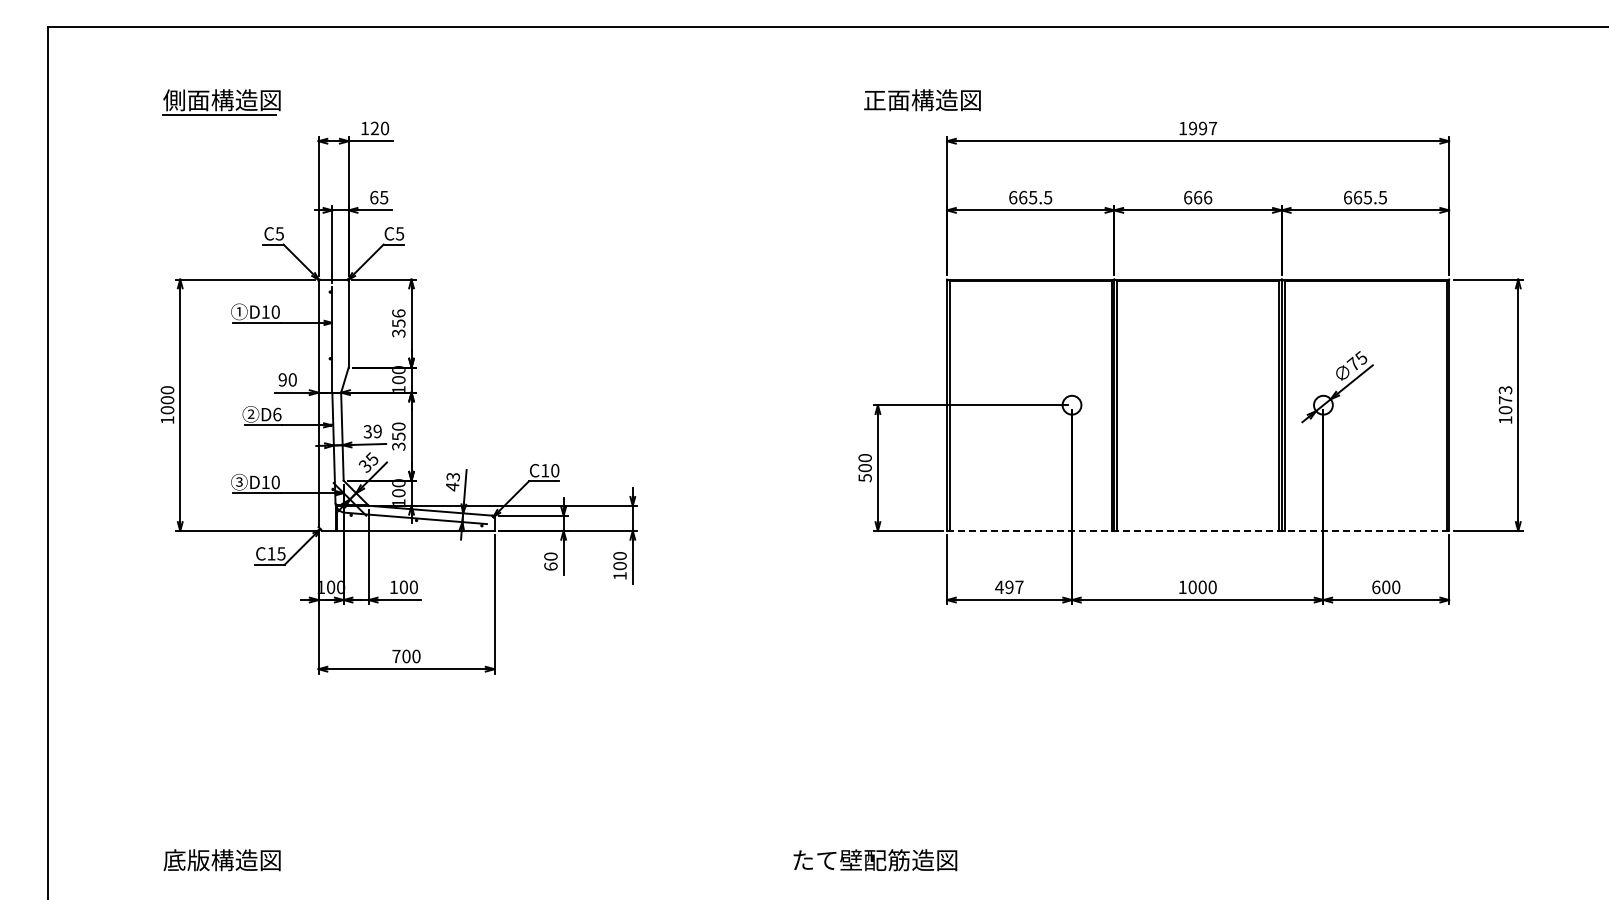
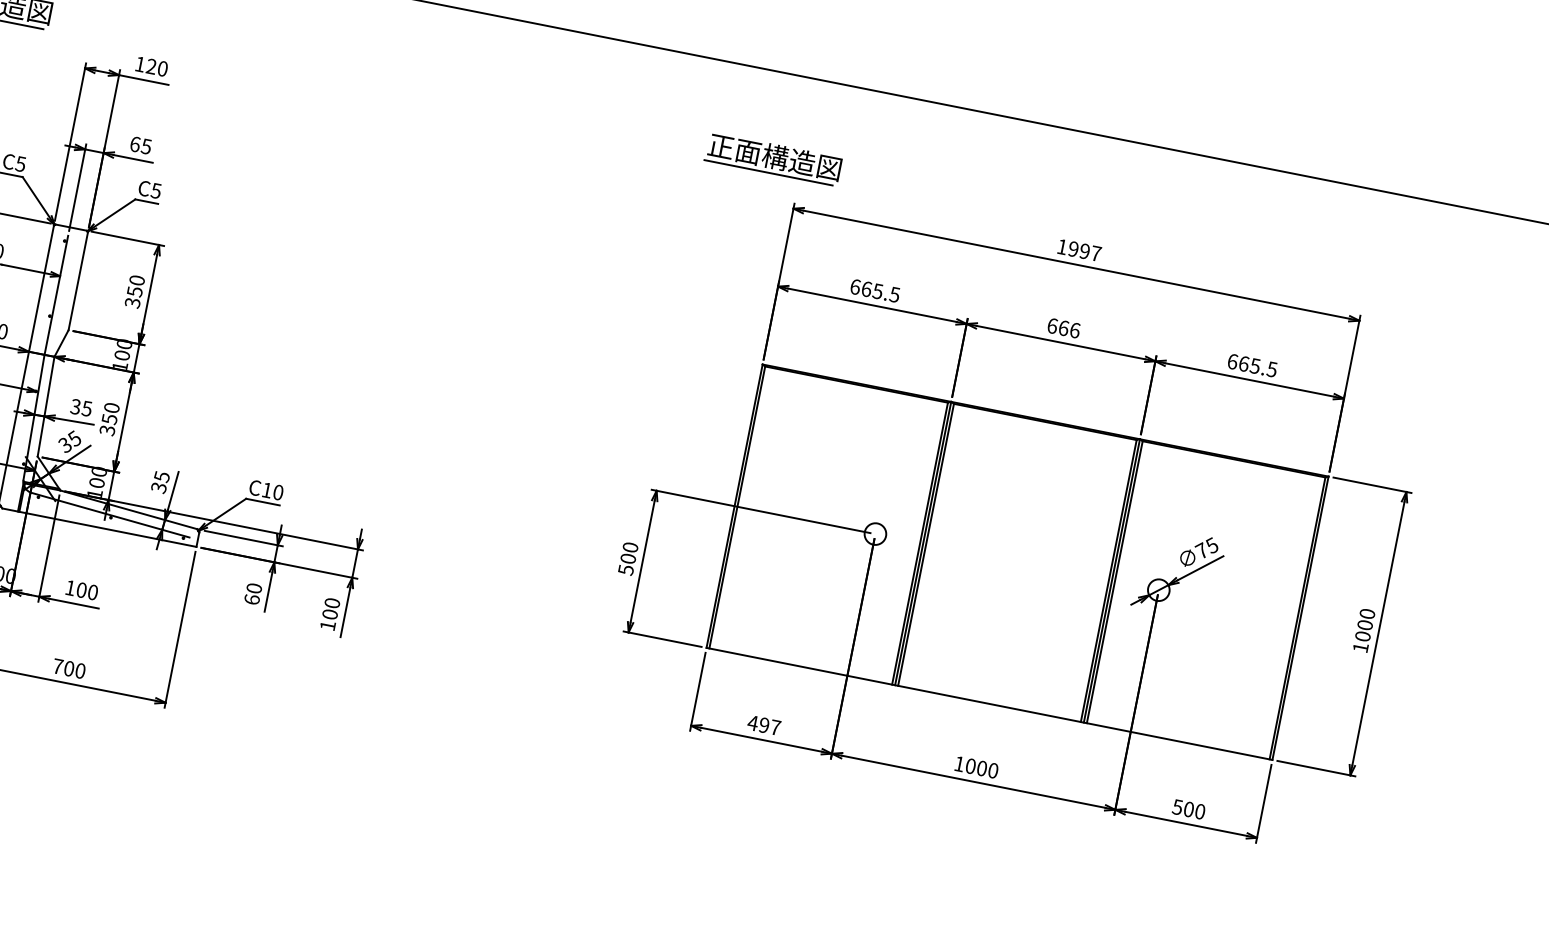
line: (919, 114) -> (768, 172), added
text: (398, 313) -> (136, 280), 356 -> 350
text: (1505, 395) -> (1366, 619), 1073 -> 1000
text: (377, 431) -> (86, 408), 39 -> 35
text: (452, 482) -> (159, 482), 43 -> 35
line: (1198, 530) -> (990, 703), dashed -> solid
text: (1376, 587) -> (1177, 807), 600 -> 500

